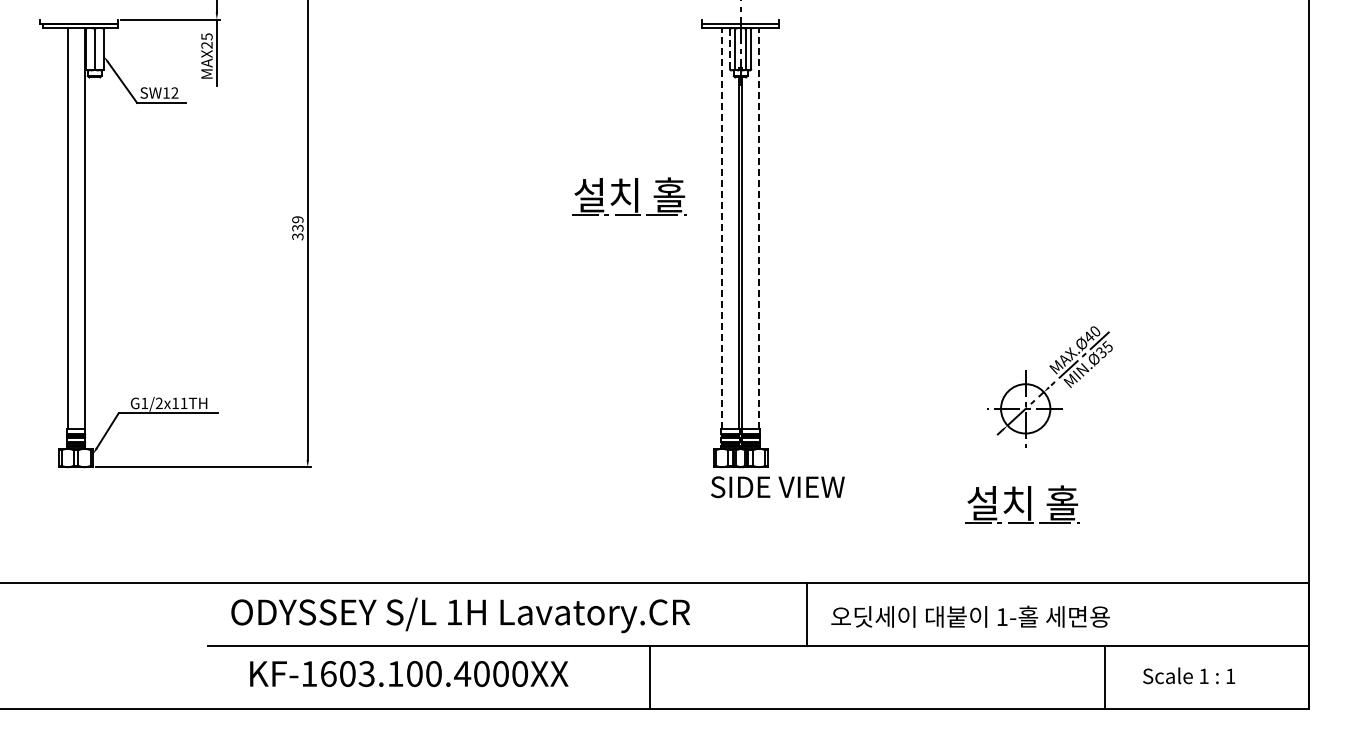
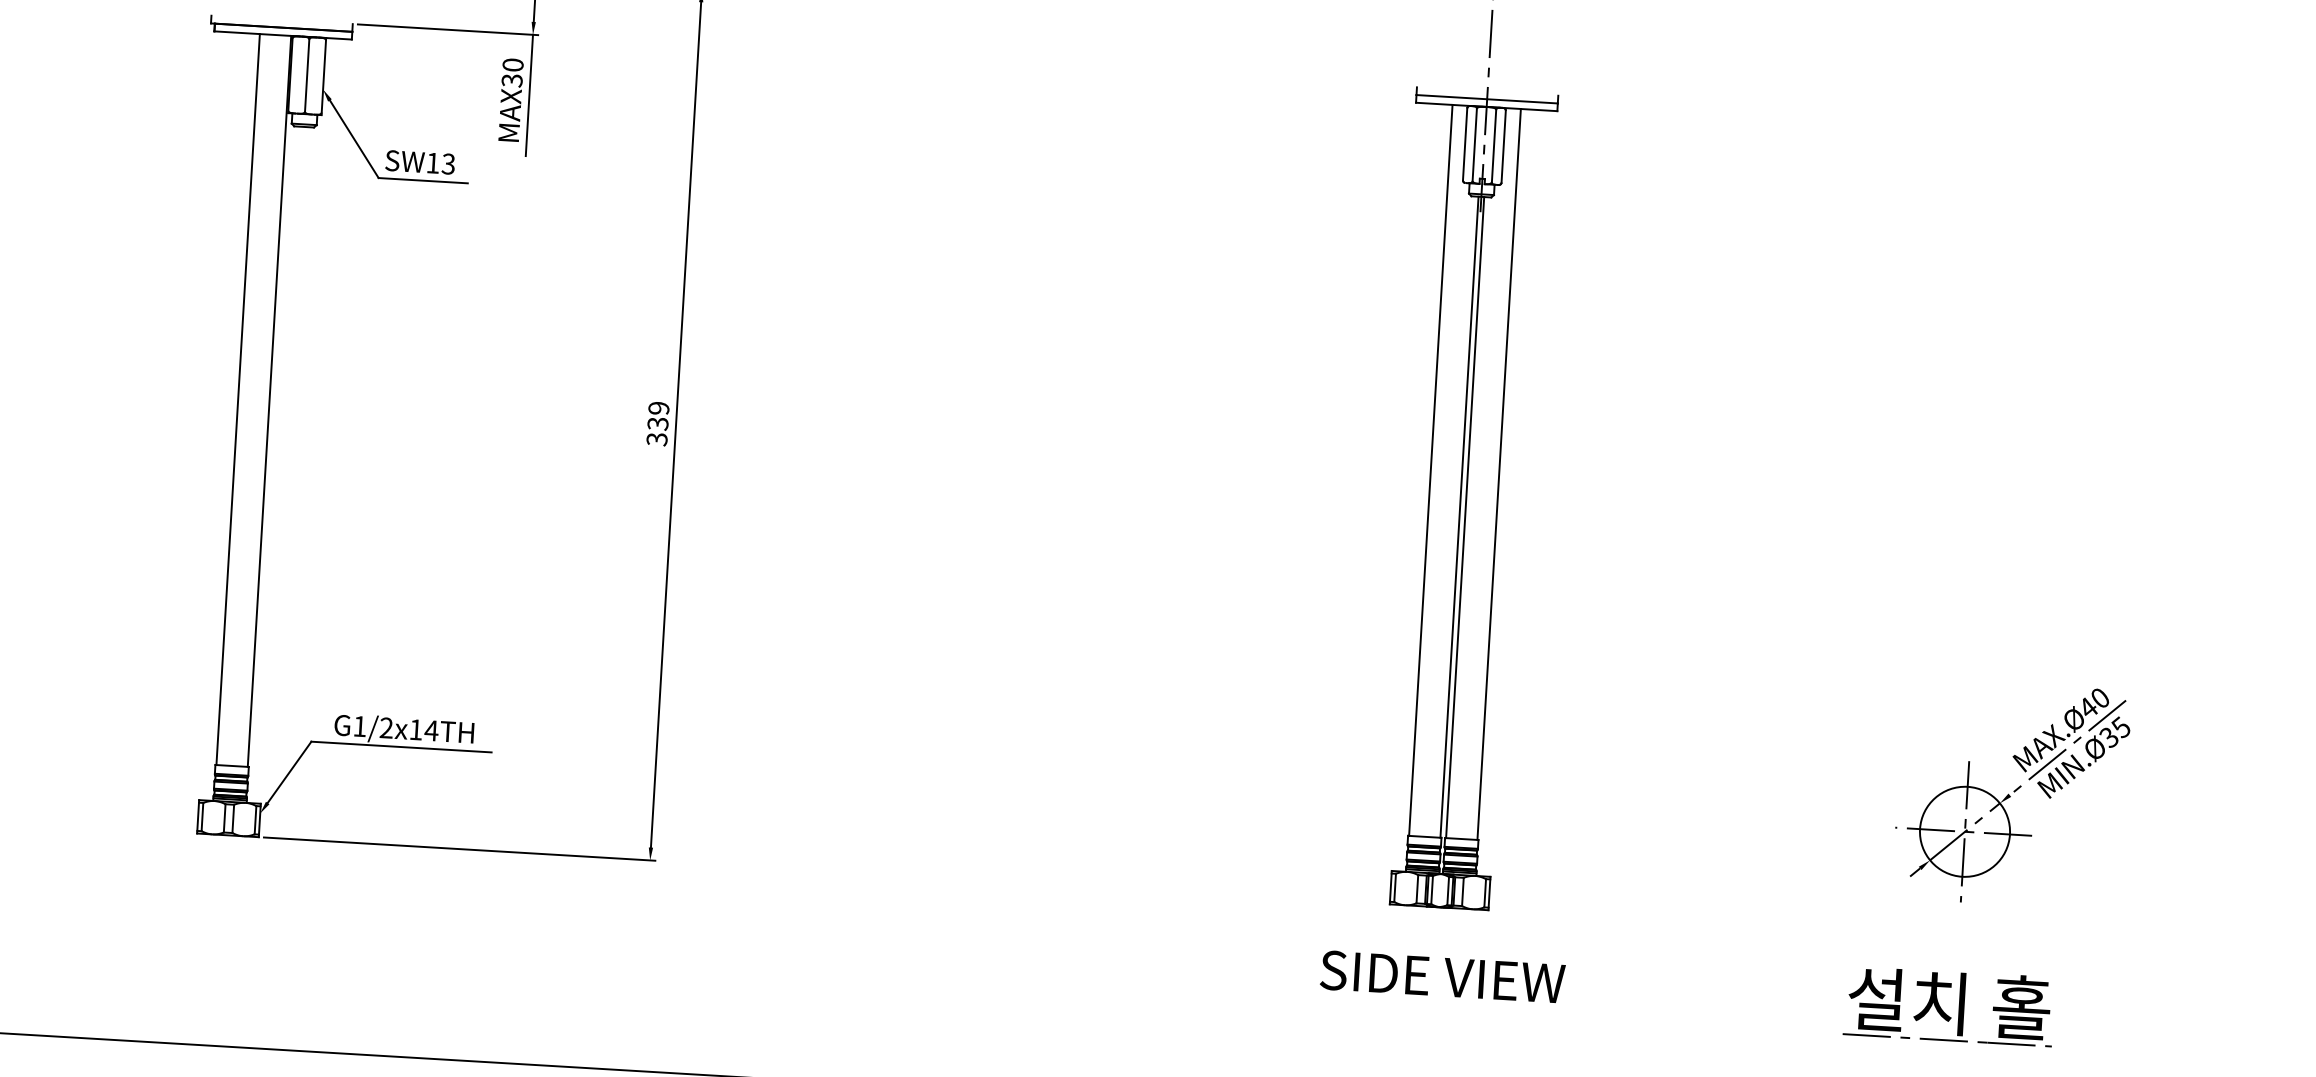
text: (206, 40) -> (511, 71), MAX25 -> MAX30
line: (730, 49) -> (1465, 144), dashed -> solid
text: (174, 92) -> (447, 163), SW12 -> SW13
part: (629, 196) -> (1265, 401), removed
line: (721, 228) -> (1430, 470), dashed -> solid
line: (759, 228) -> (1499, 474), dashed -> solid
text: (183, 402) -> (430, 729), G1/2x11TH -> G1/2x14TH
text: (777, 487) -> (1442, 977), moved

